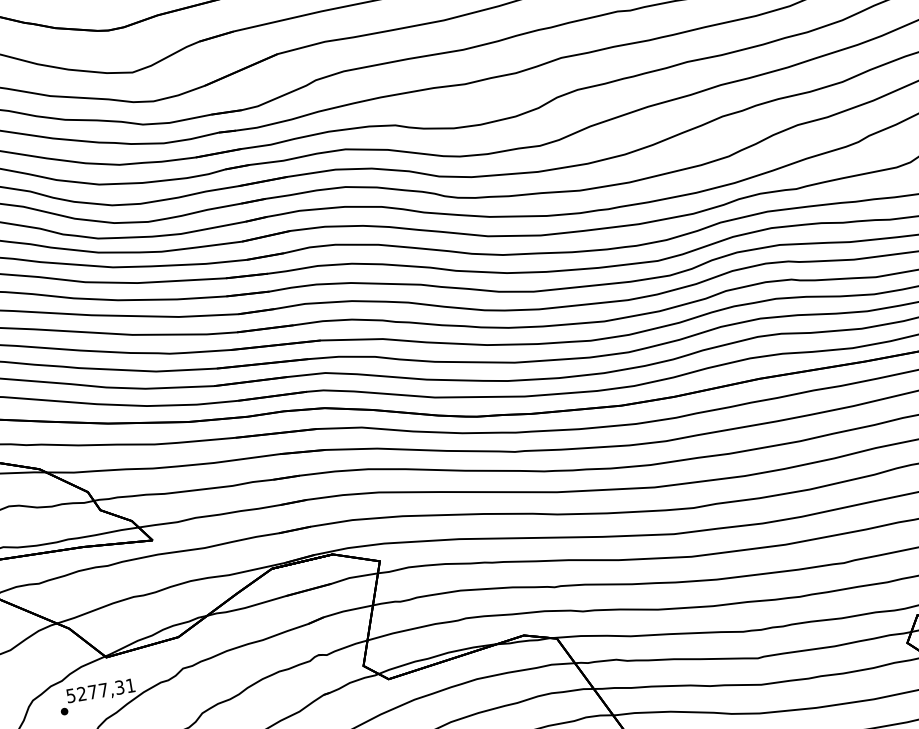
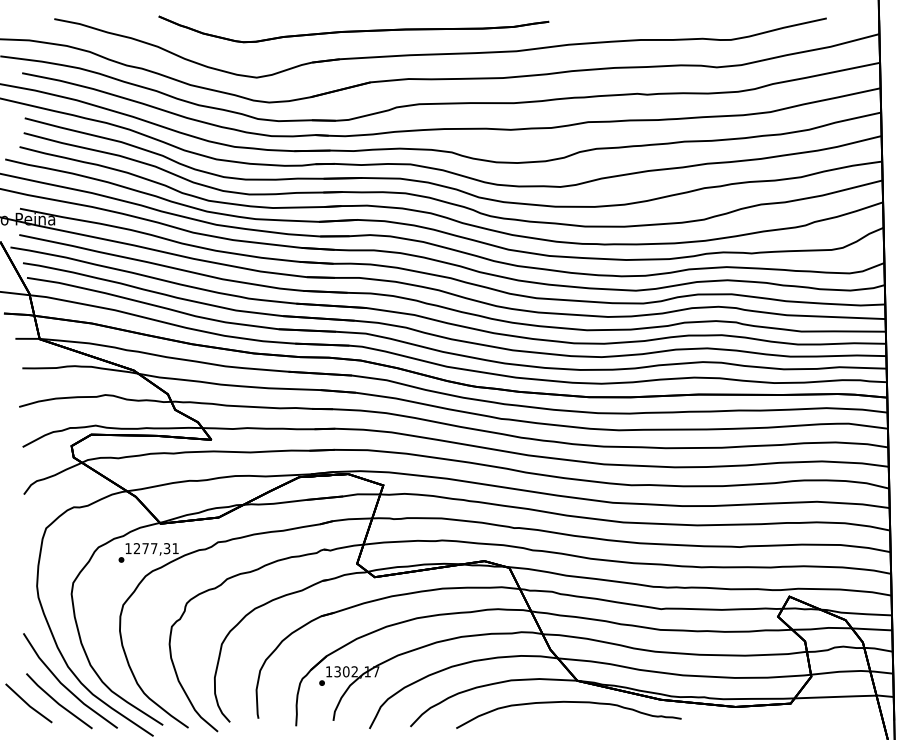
text: (71, 695) -> (128, 548), 5277,31 -> 1277,31

